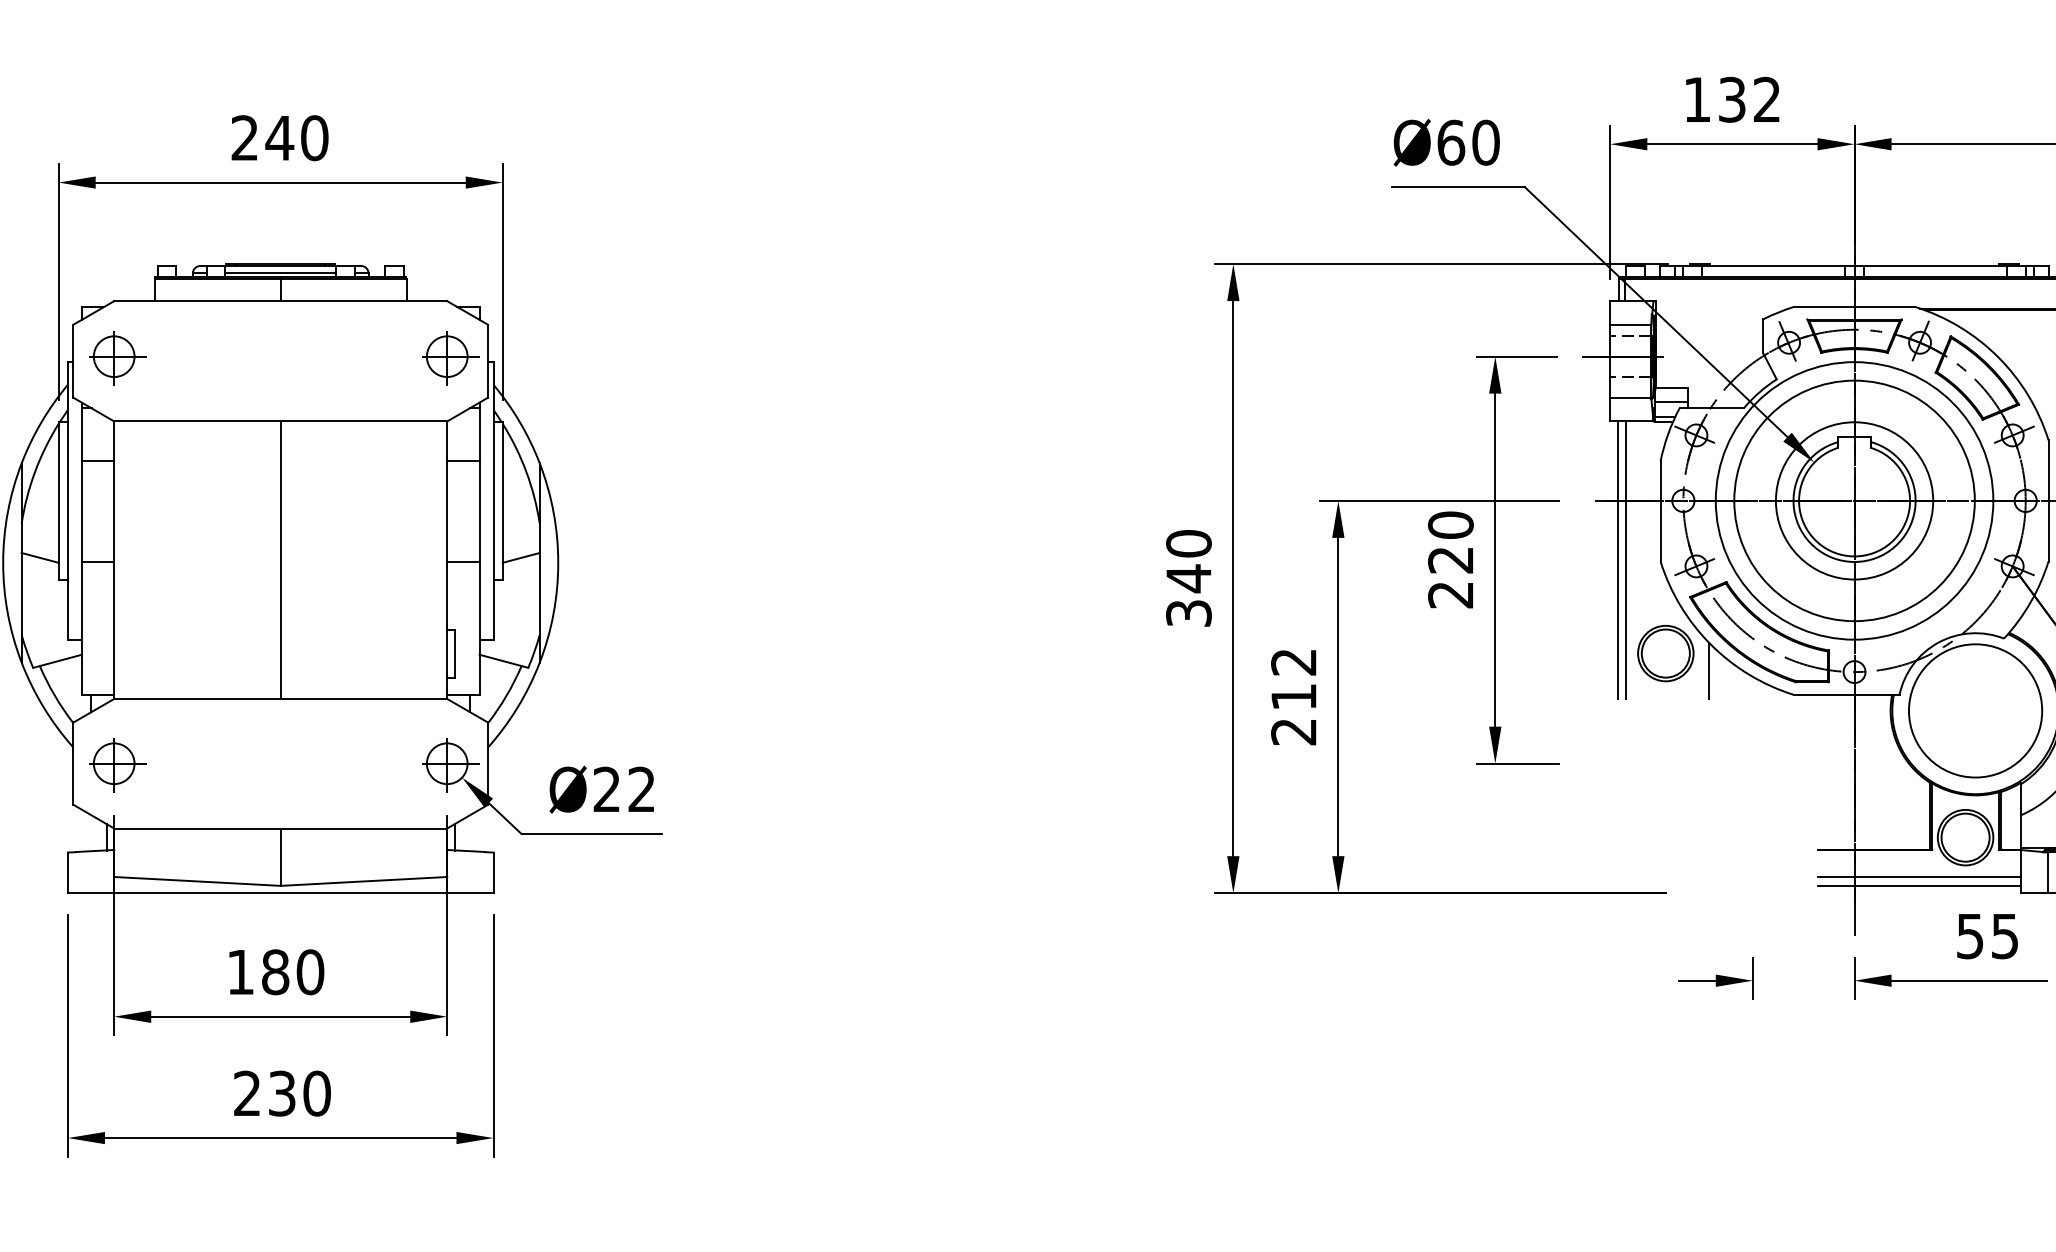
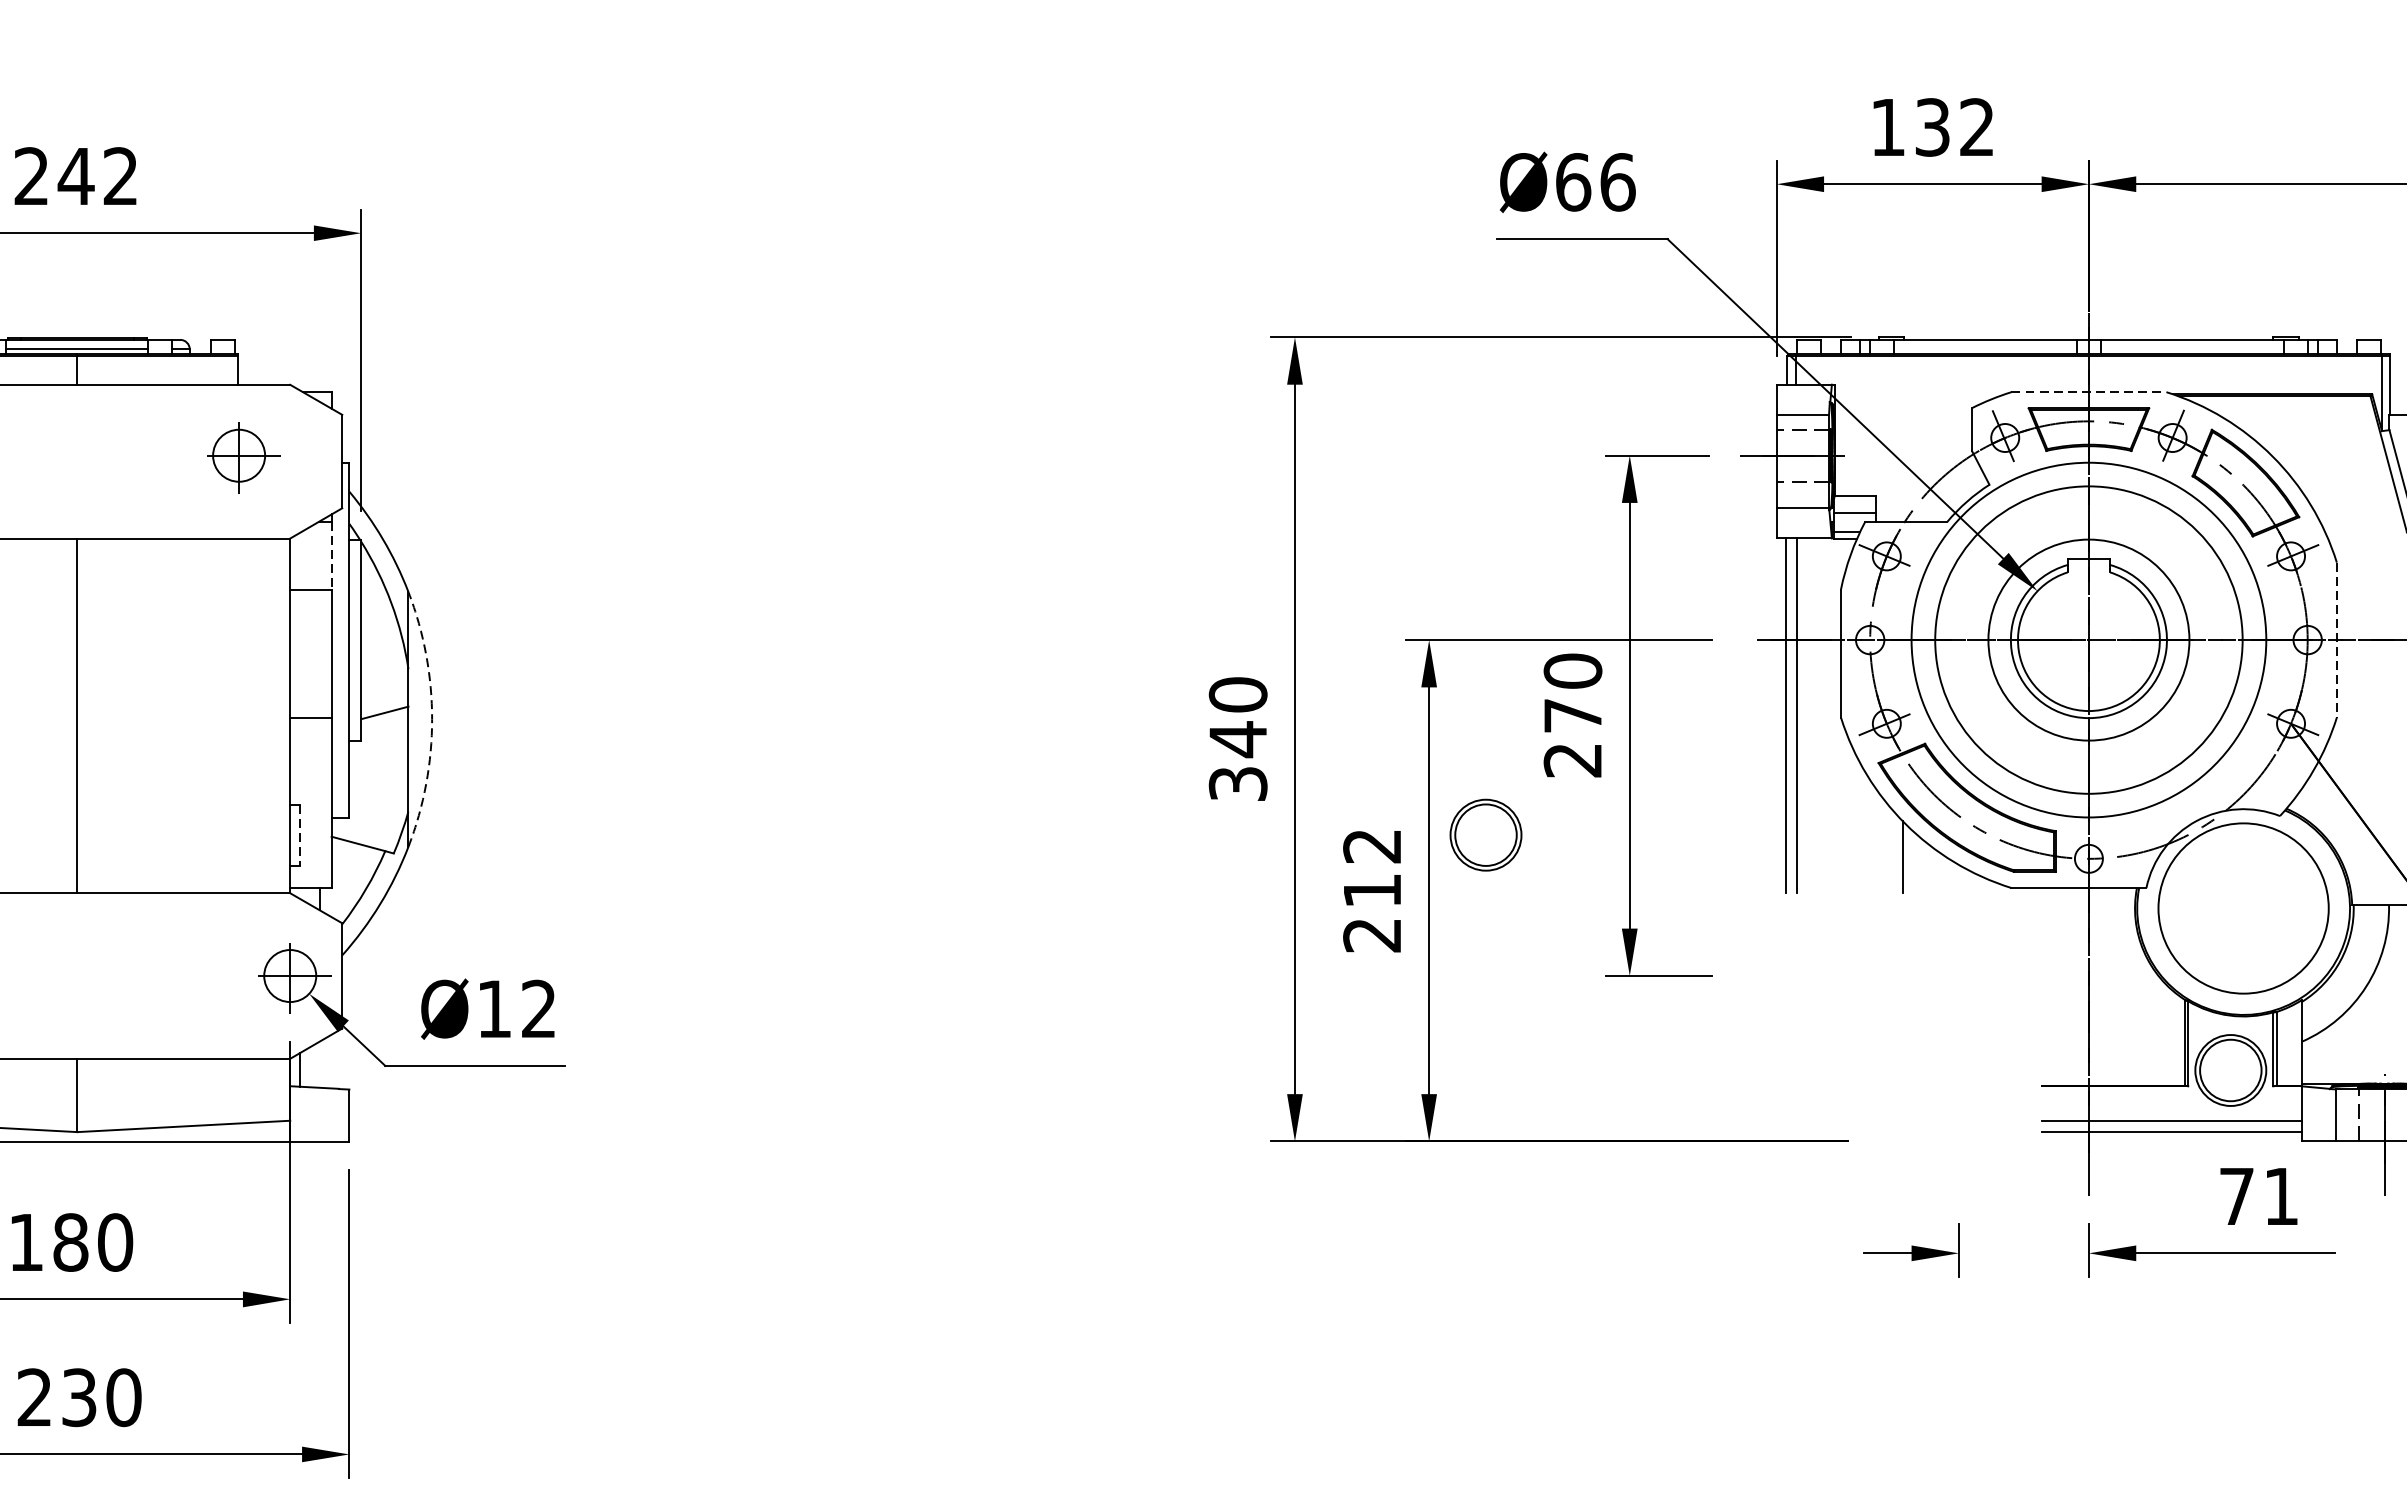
text: (314, 138) -> (120, 176), 240 -> 242
text: (1486, 142) -> (1618, 182), Ø60 -> Ø66
line: (1854, 306) -> (2088, 391), solid -> dashed
part: (450, 358) -> (243, 458), moved
line: (479, 435) -> (331, 556), solid -> dashed
line: (2048, 500) -> (2336, 639), solid -> dashed
text: (1450, 560) -> (1572, 716), 220 -> 270
arc: (558, 563) -> (432, 720), solid -> dashed
part: (1665, 653) -> (1485, 835), moved
line: (454, 654) -> (299, 836), solid -> dashed
text: (606, 788) -> (493, 1007), Ø22 -> Ø12
text: (1987, 936) -> (2258, 1196), 55 -> 71

